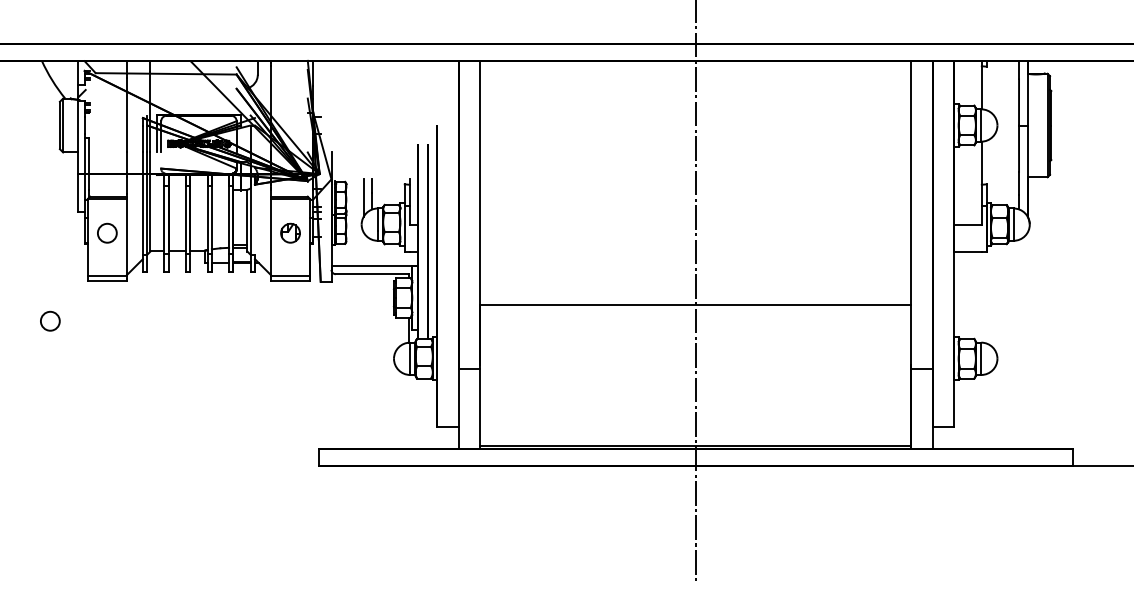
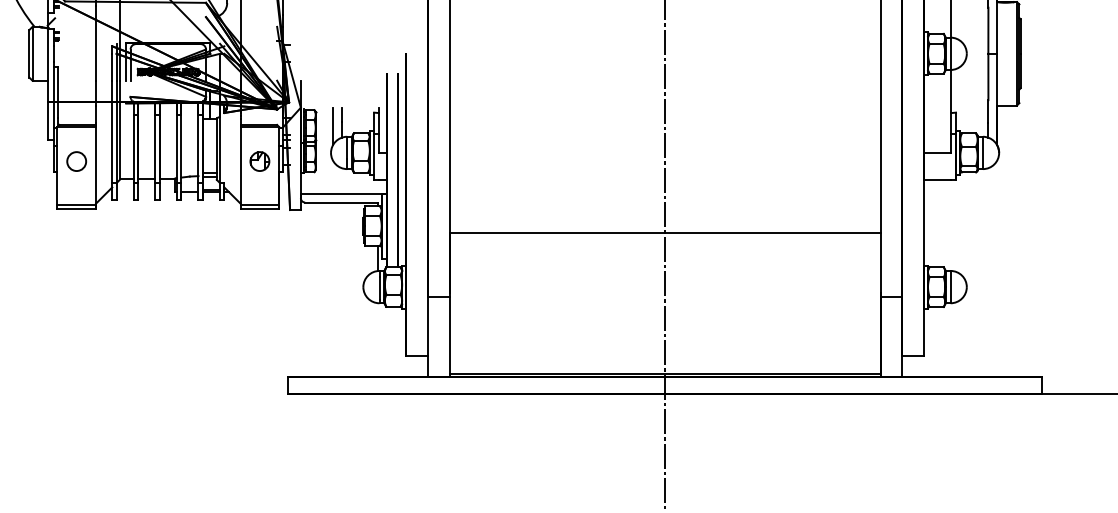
circle: (50, 320) -> (19, 248), removed

